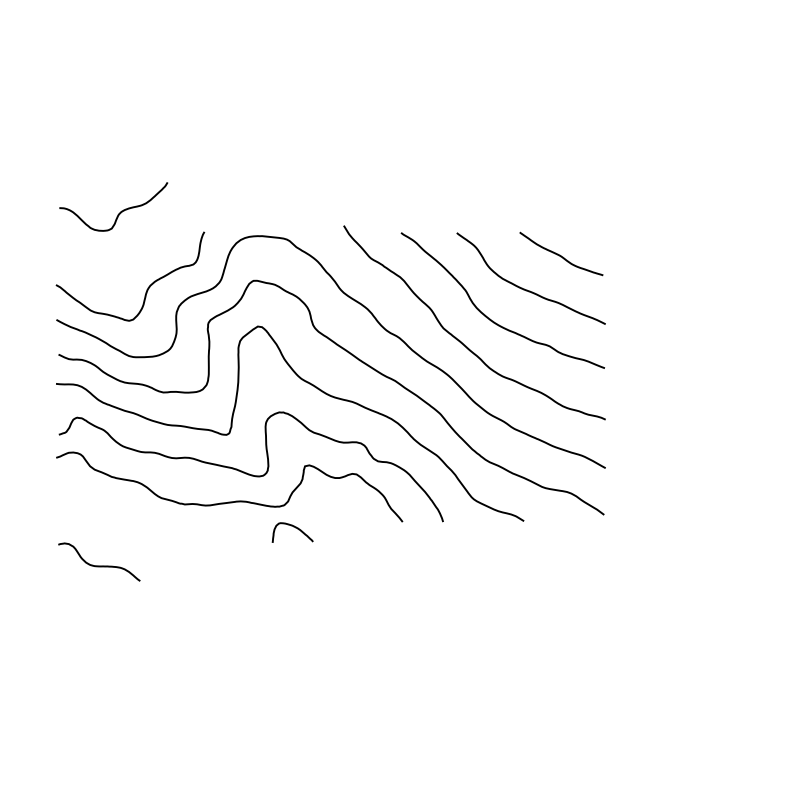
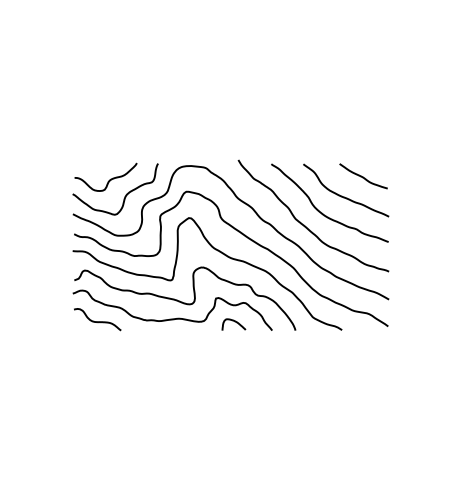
curve: (119, 210) -> (109, 179), moved
curve: (293, 528) -> (234, 322), moved
curve: (99, 565) -> (97, 321), moved

